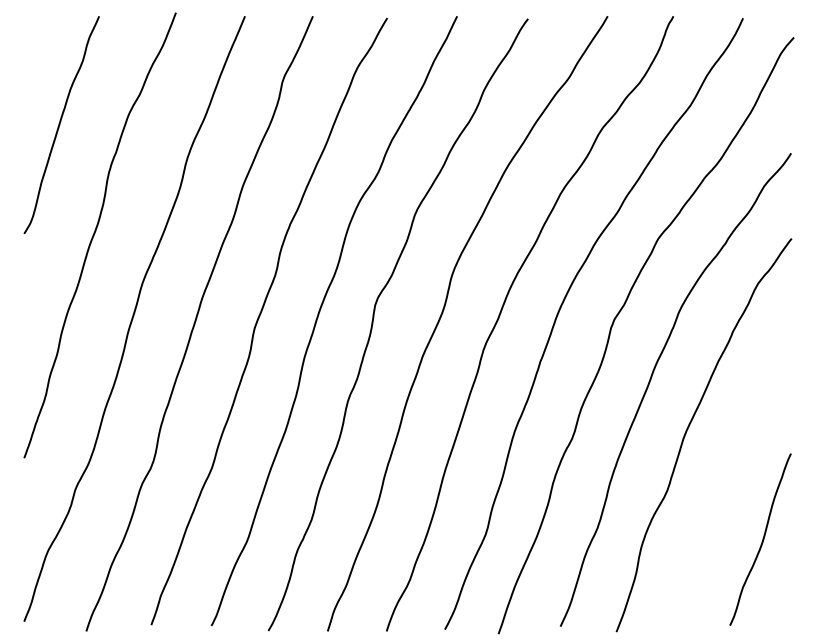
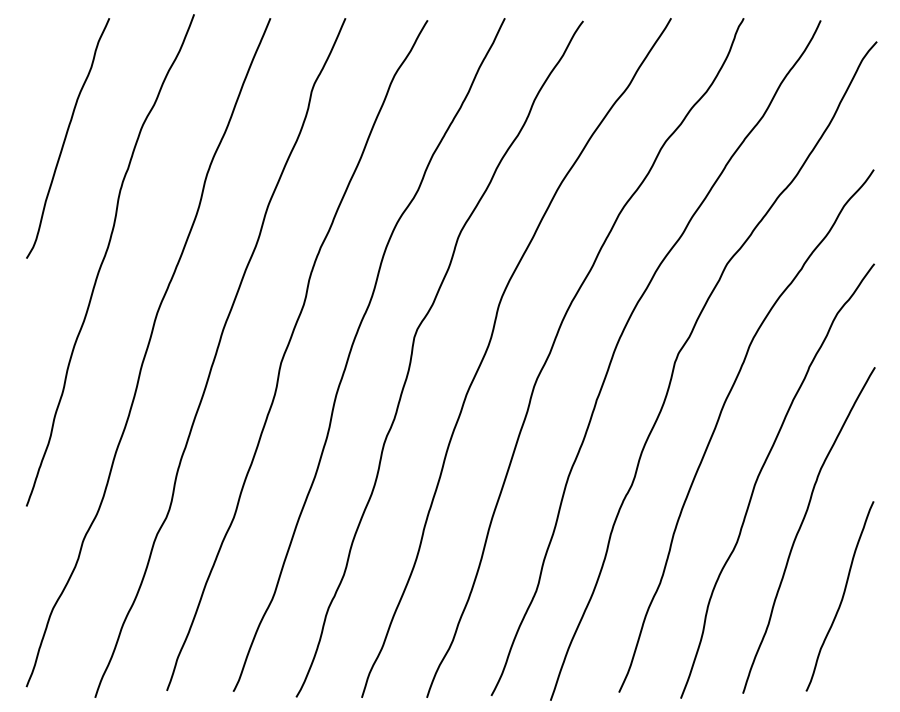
curve: (726, 475) -> (802, 525), added

